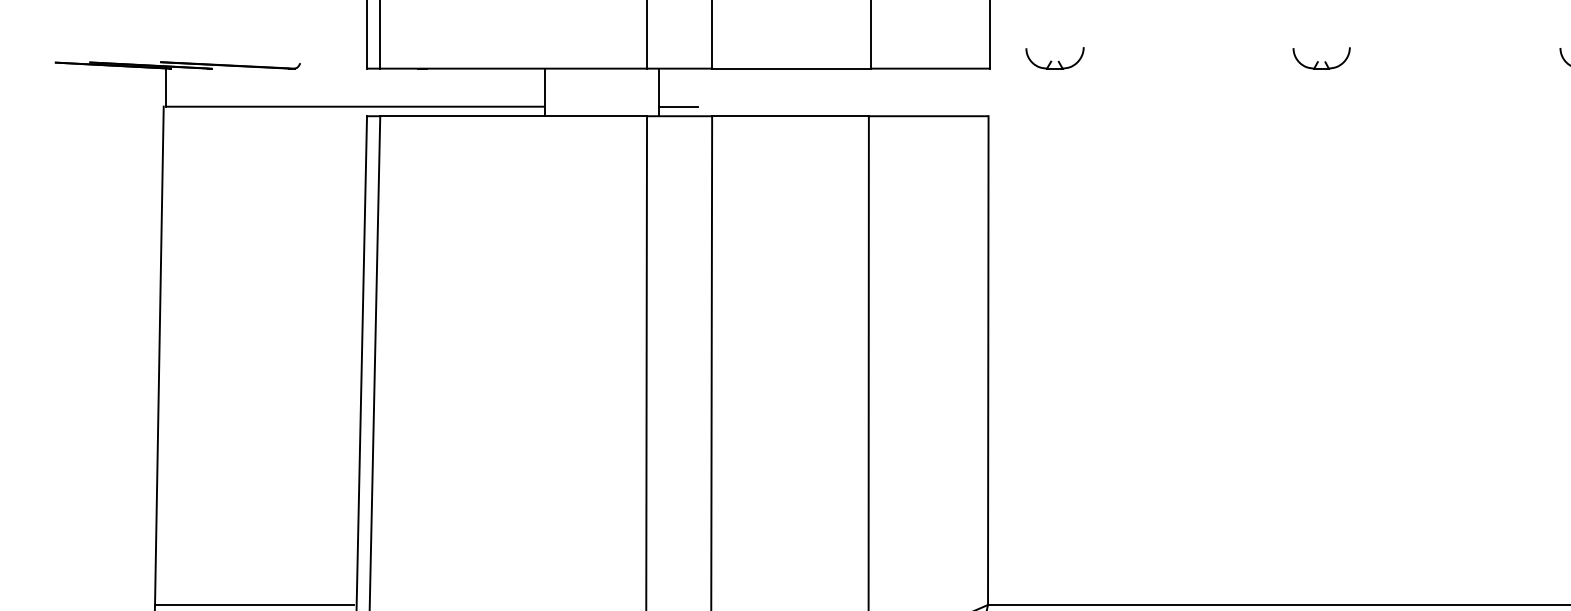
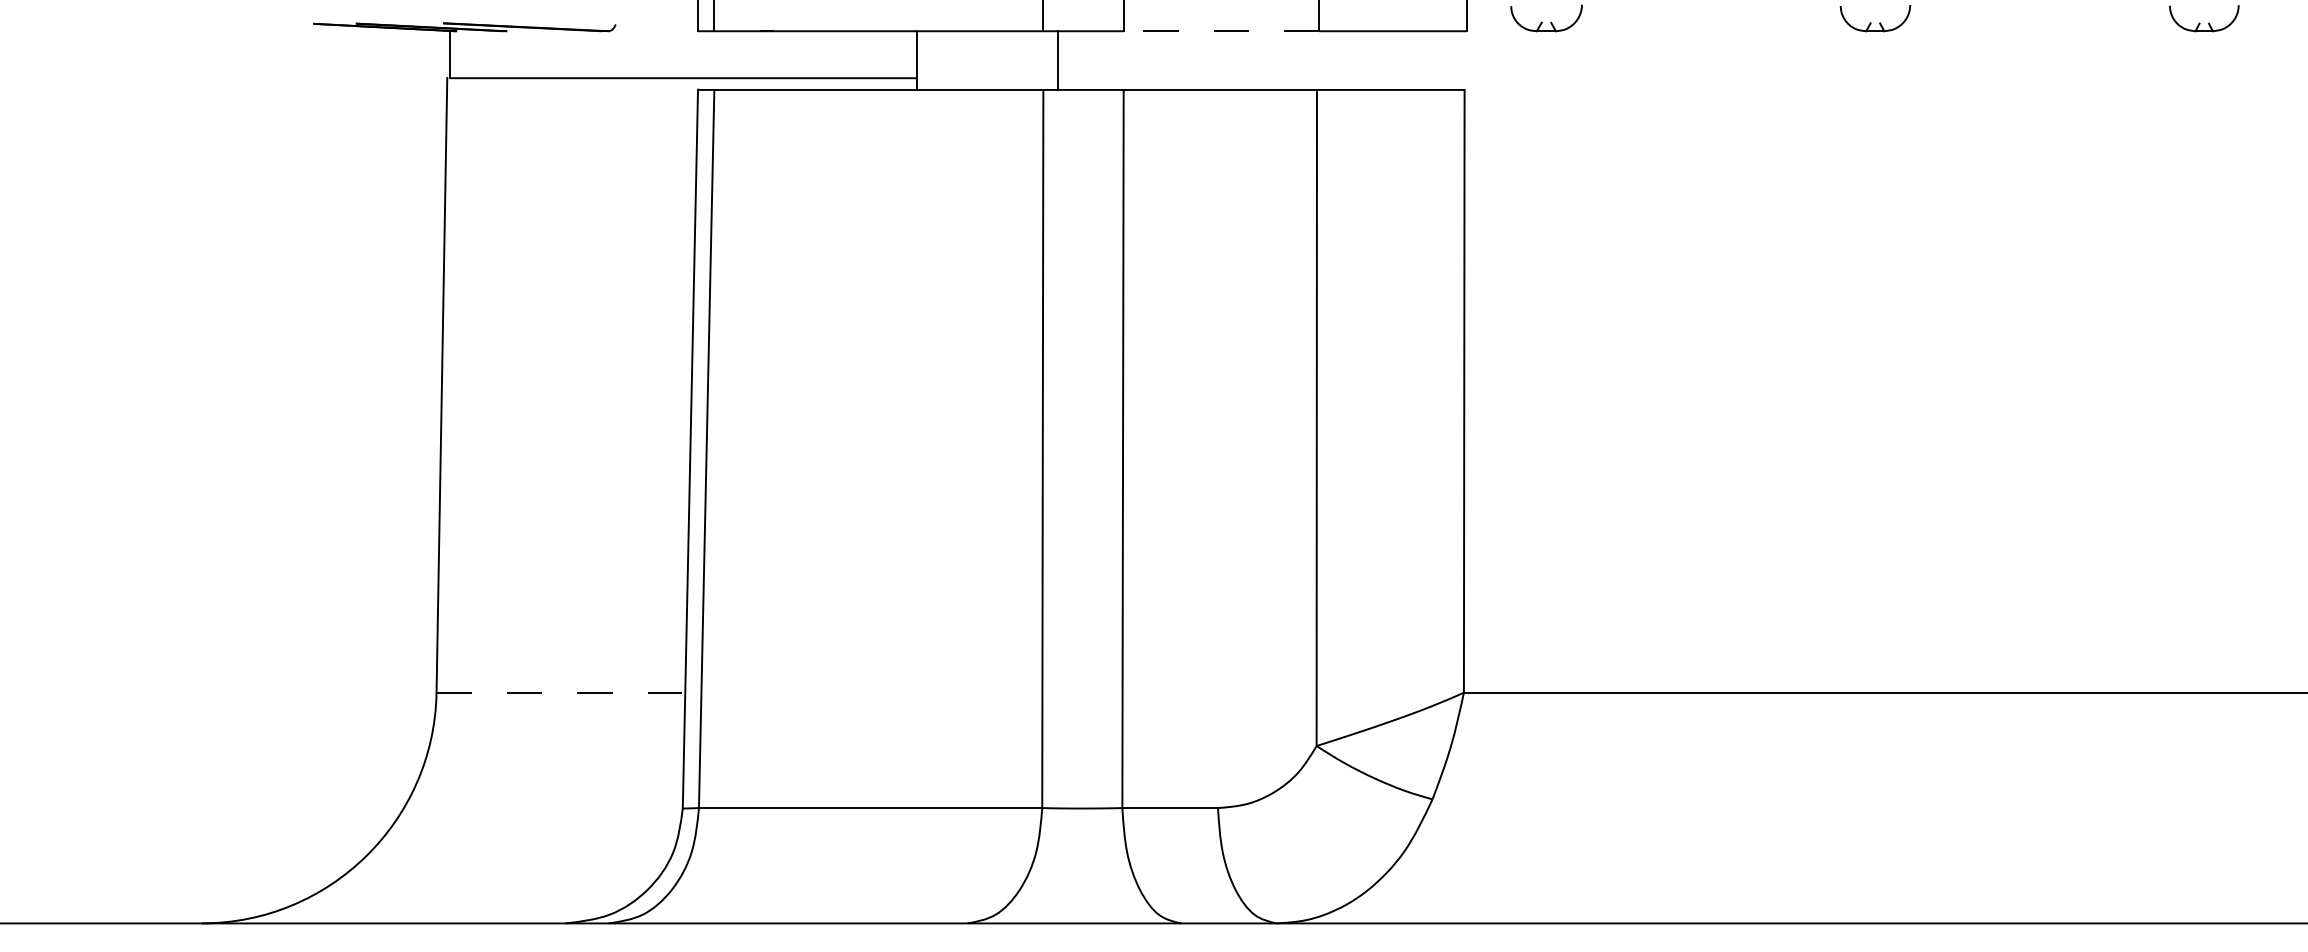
line: (791, 68) -> (1221, 31), solid -> dashed
line: (678, 106) -> (1082, 78), removed
line: (254, 604) -> (559, 692), solid -> dashed

